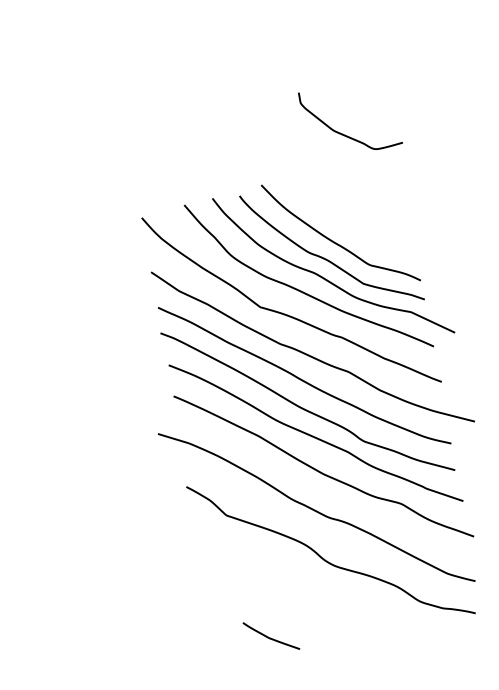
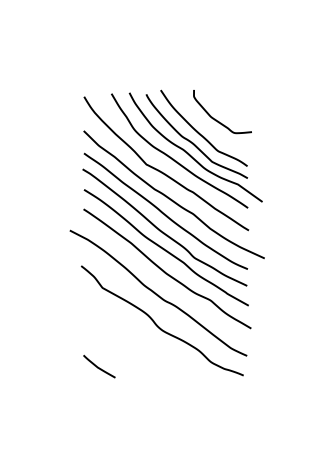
curve: (346, 134) -> (218, 120), moved
curve: (269, 636) -> (98, 366), moved

